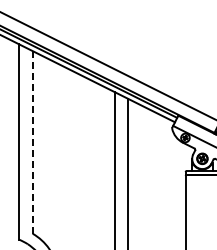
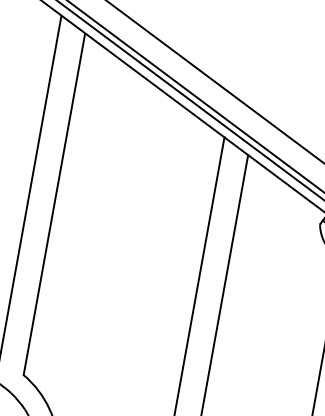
line: (32, 142) -> (53, 204), dashed -> solid

